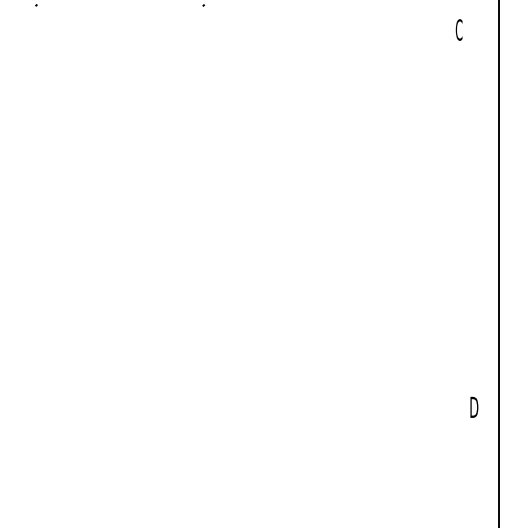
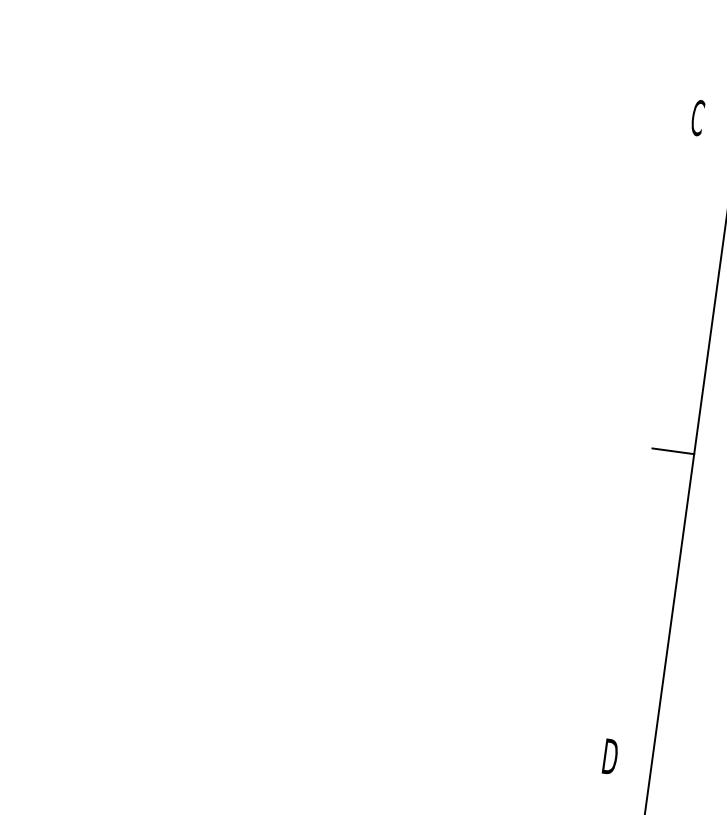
text: (458, 29) -> (696, 116), moved
line: (486, 252) -> (673, 450), added
text: (474, 406) -> (611, 755), moved

